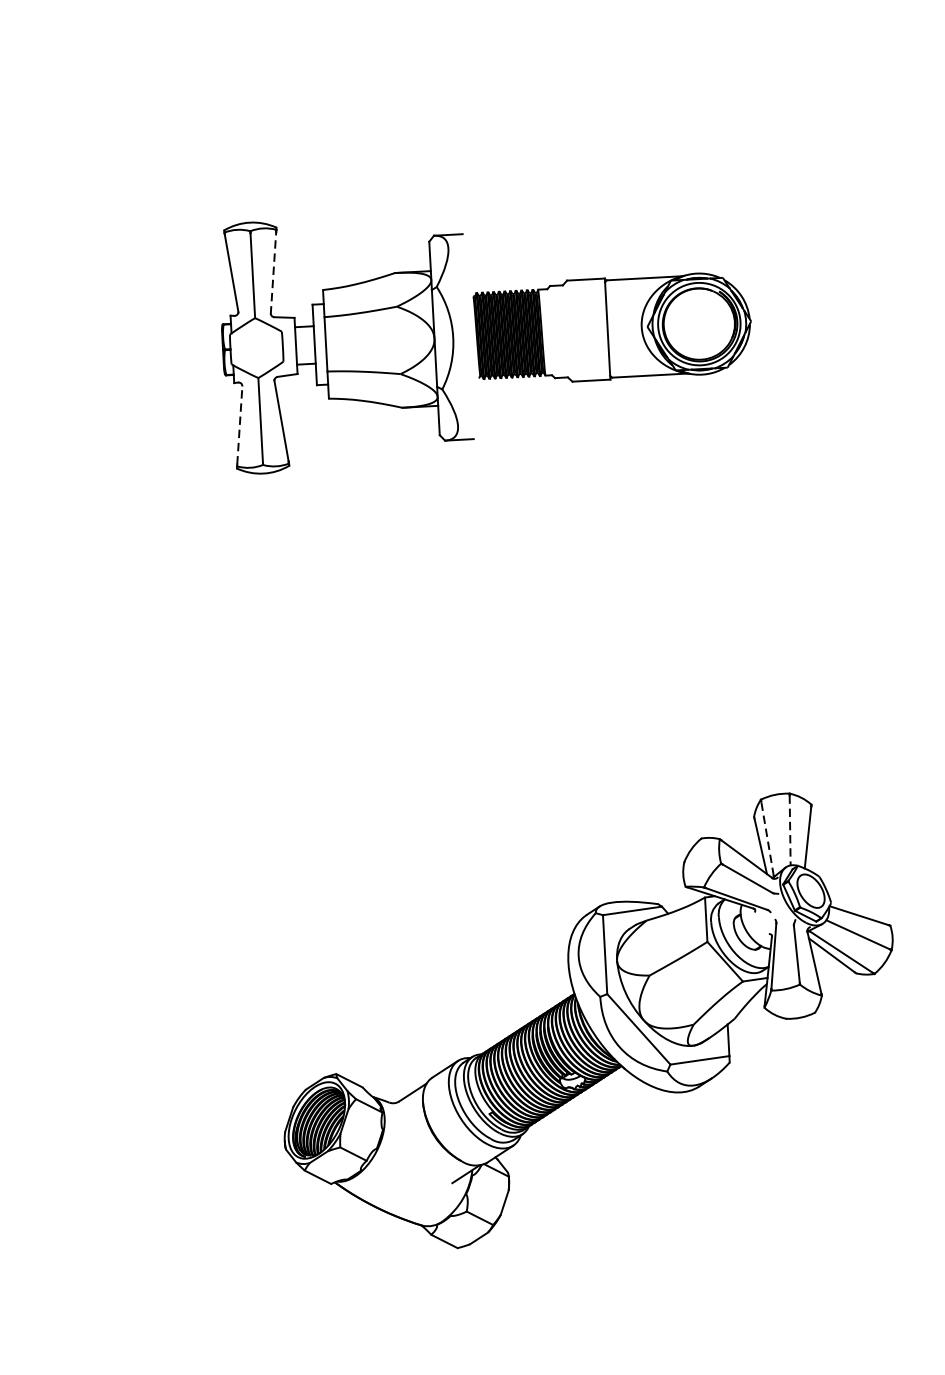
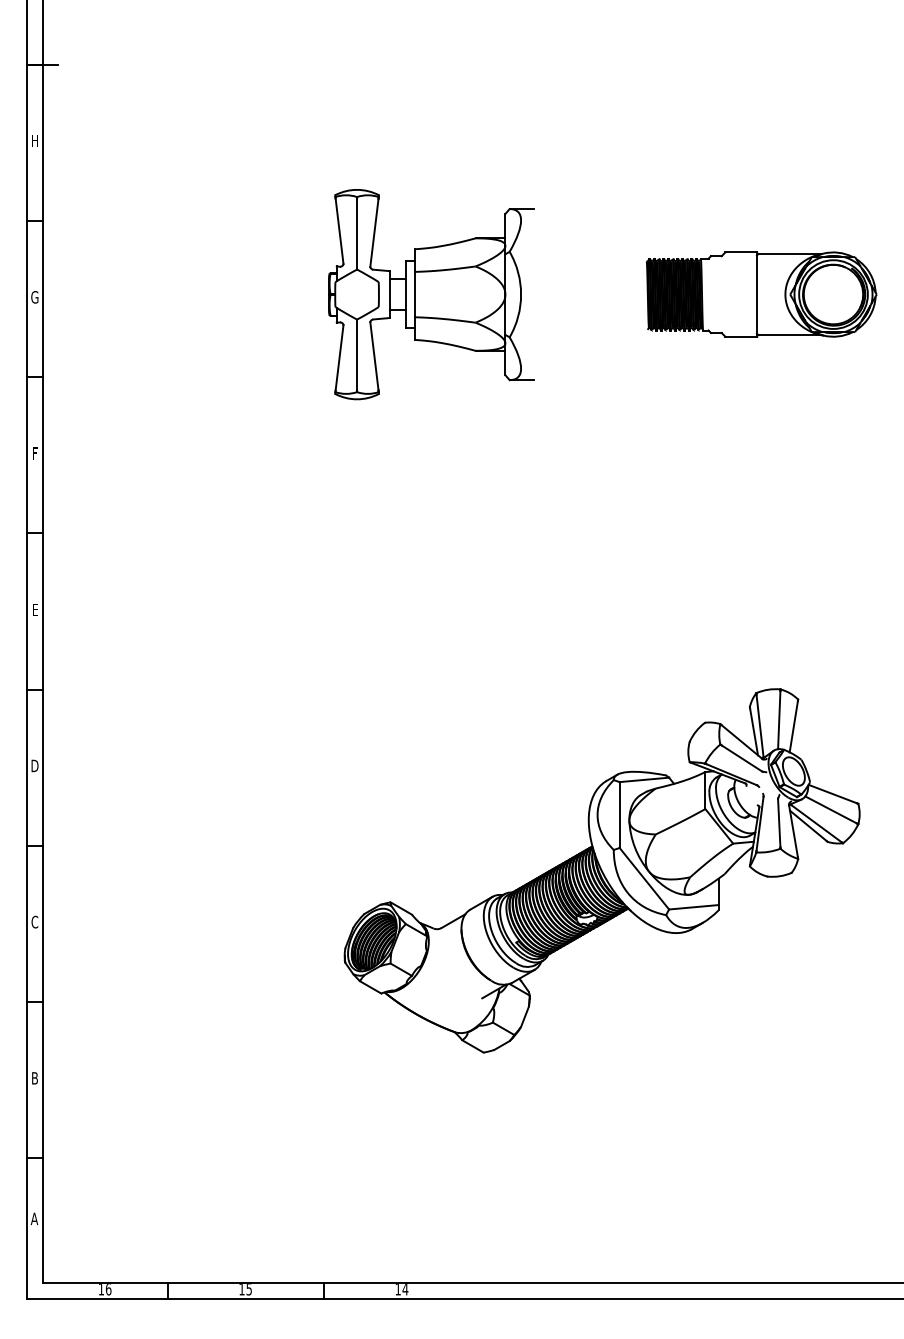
line: (273, 272) -> (374, 232), dashed -> solid
part: (613, 328) -> (761, 294), moved
line: (239, 424) -> (339, 357), dashed -> solid
line: (790, 830) -> (779, 720), dashed -> solid
line: (766, 838) -> (759, 725), dashed -> solid

